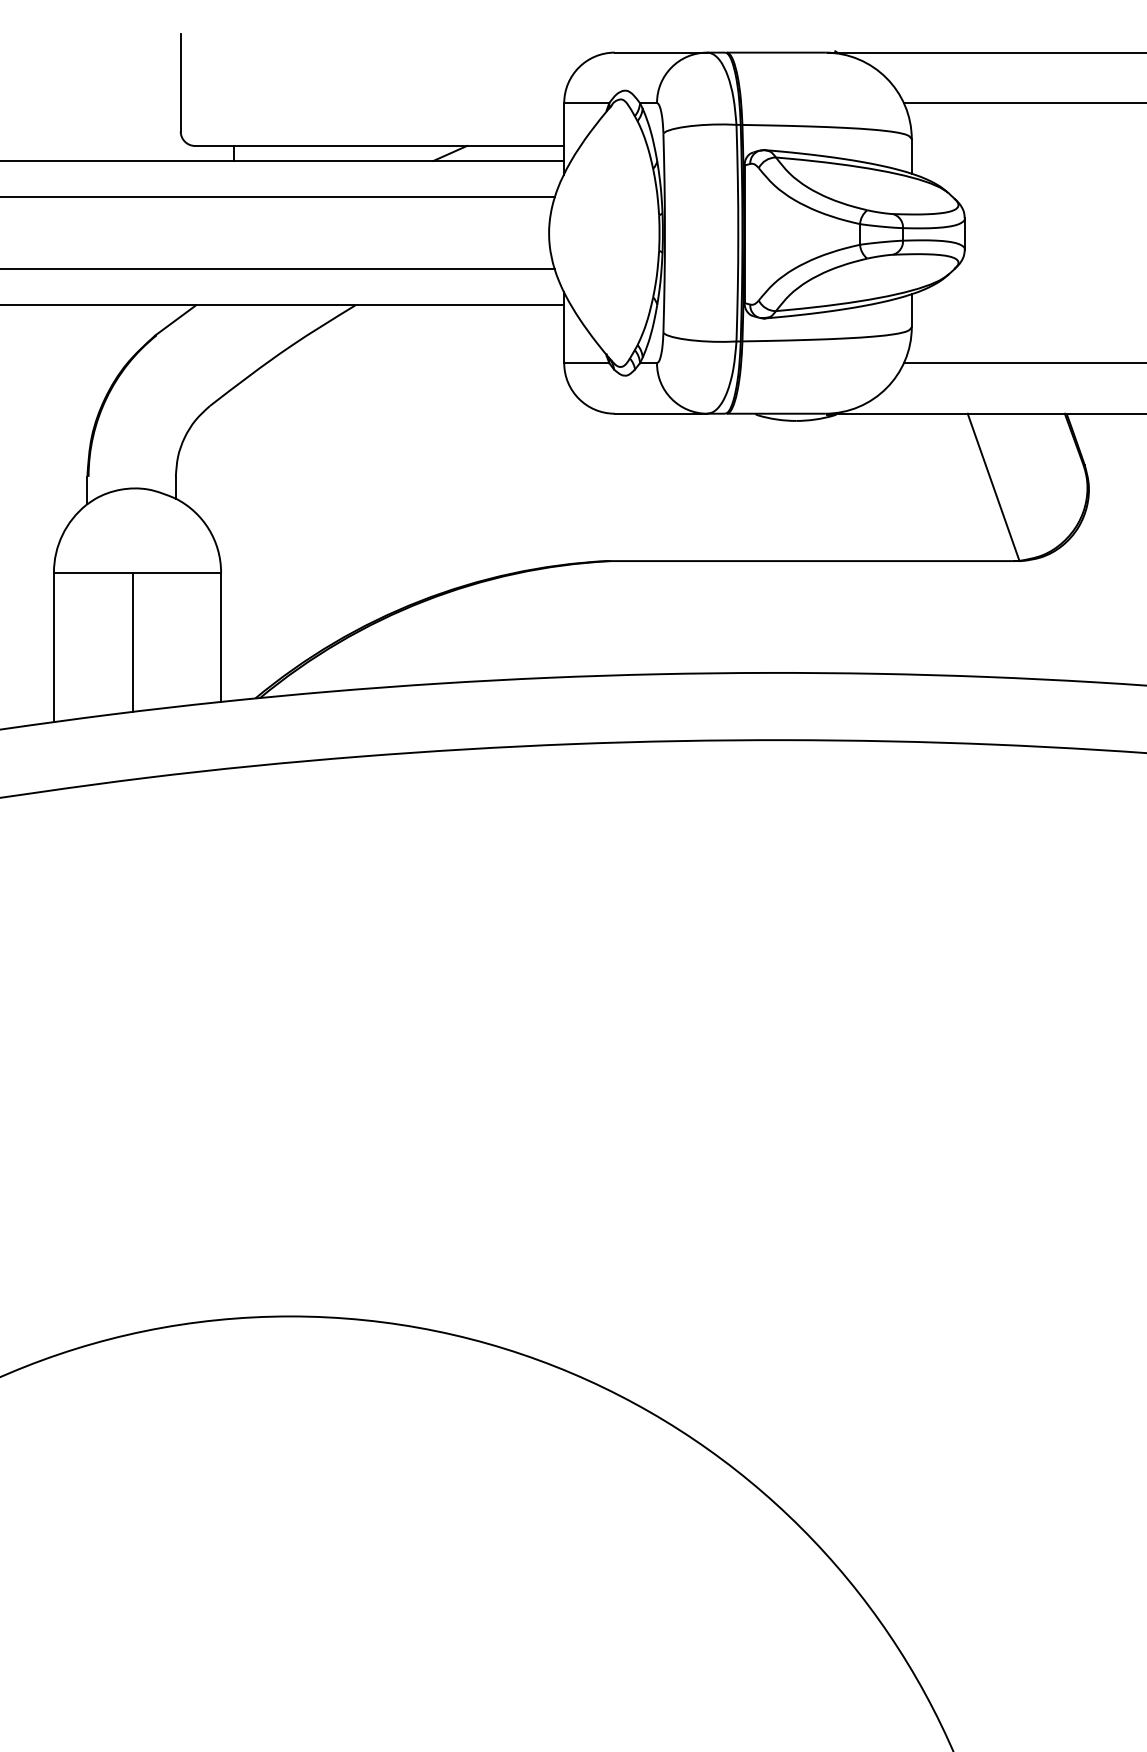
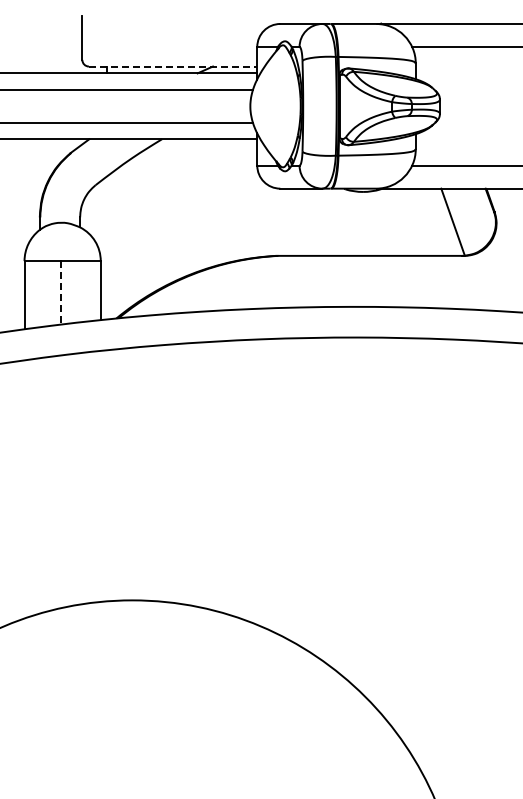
line: (380, 145) -> (173, 66), solid -> dashed
line: (132, 641) -> (60, 292), solid -> dashed

